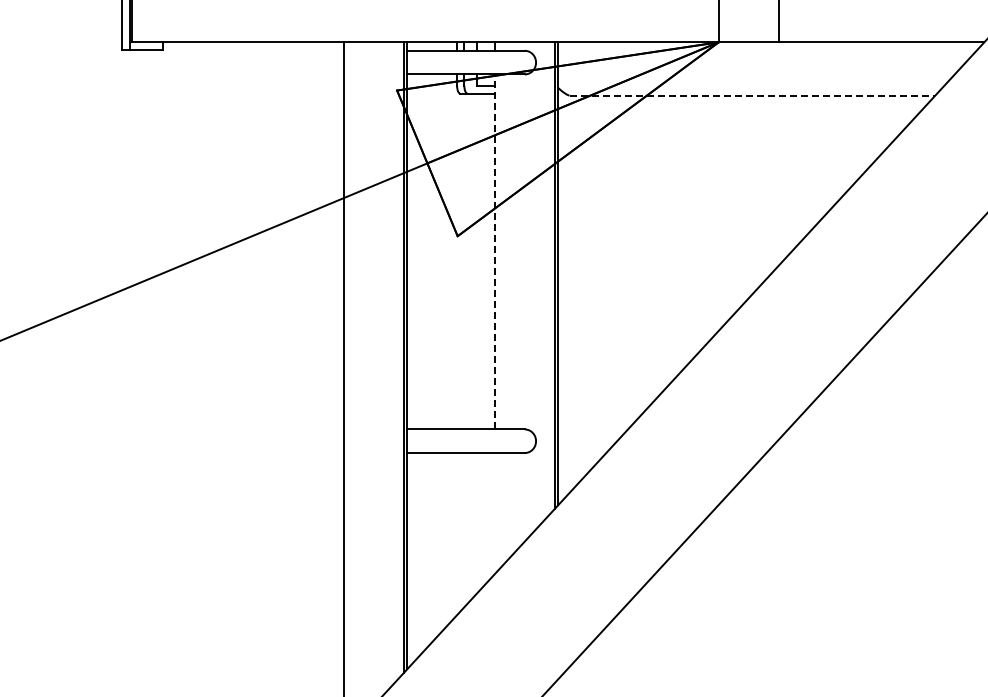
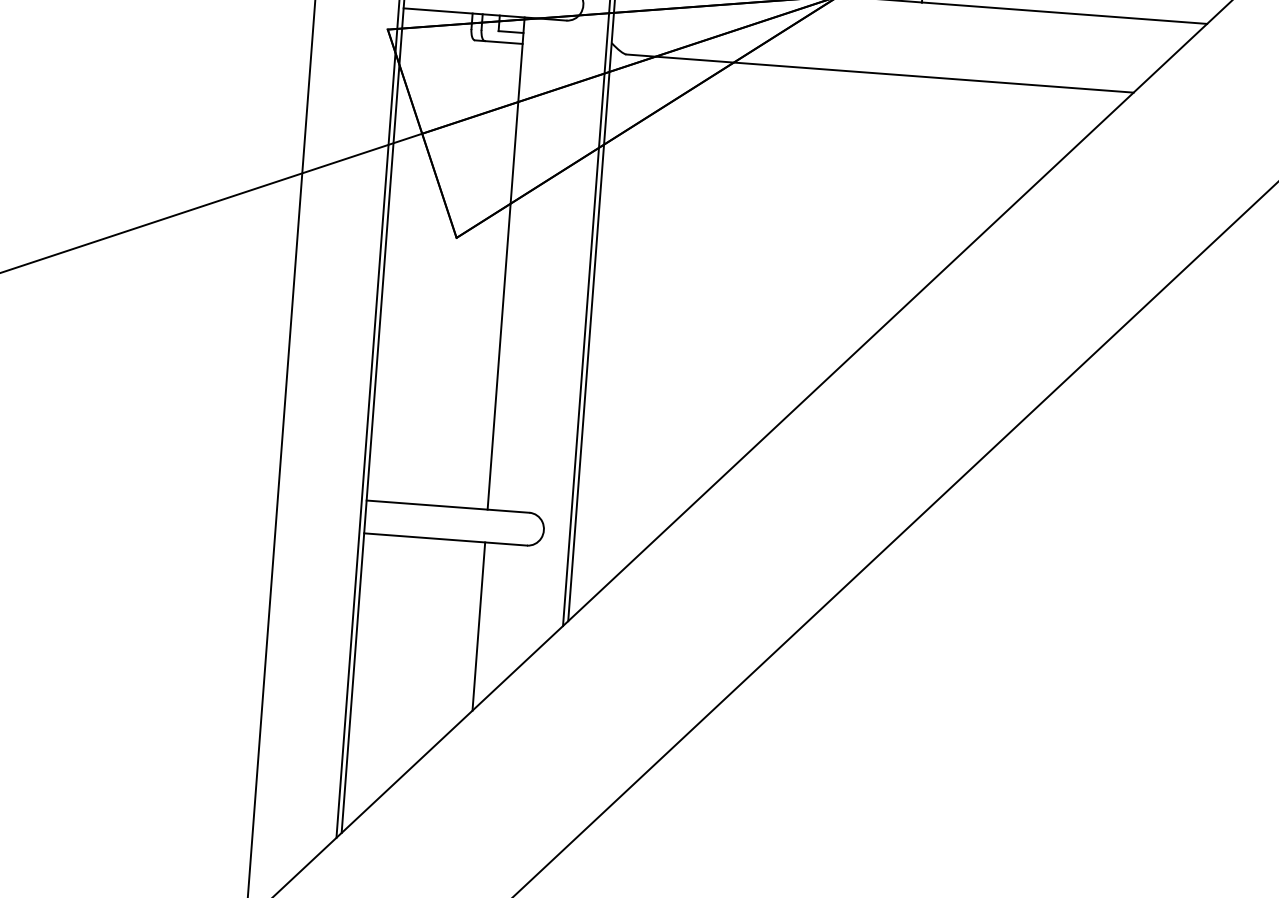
line: (752, 95) -> (880, 73), dashed -> solid
line: (494, 251) -> (506, 262), dashed -> solid
line: (494, 513) -> (478, 626), added

